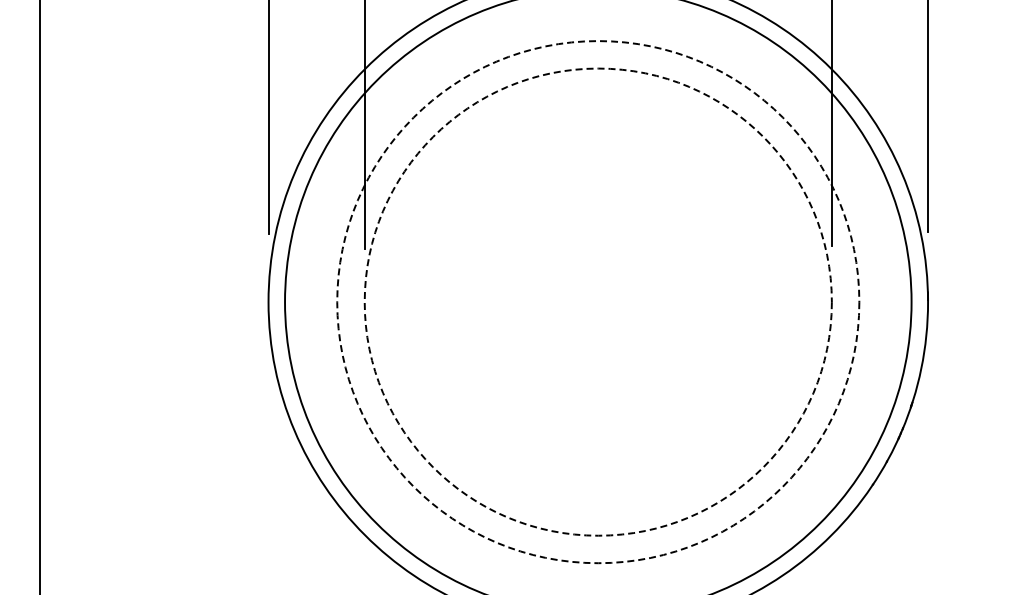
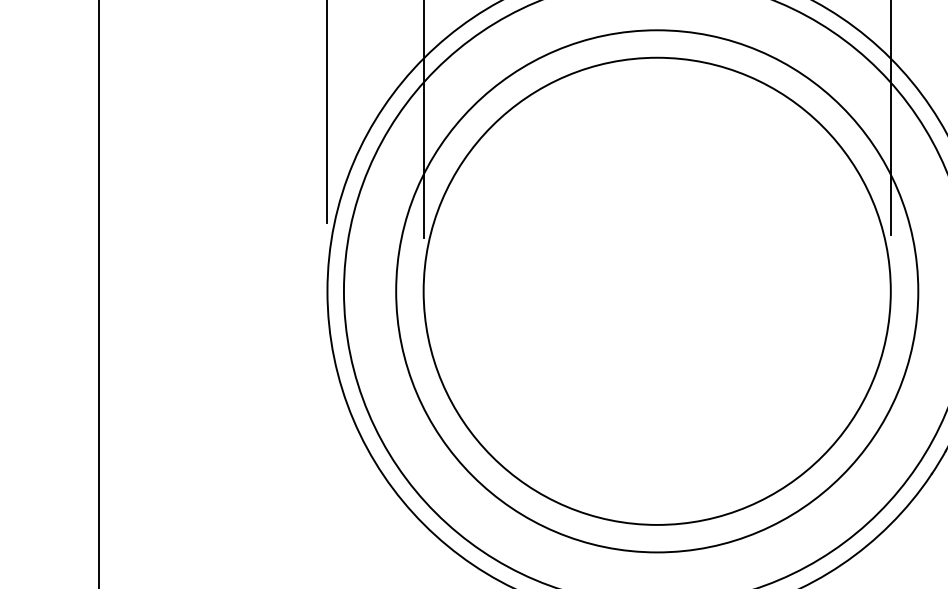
circle: (597, 301) -> (656, 290), dashed -> solid
circle: (598, 302) -> (657, 291), dashed -> solid

